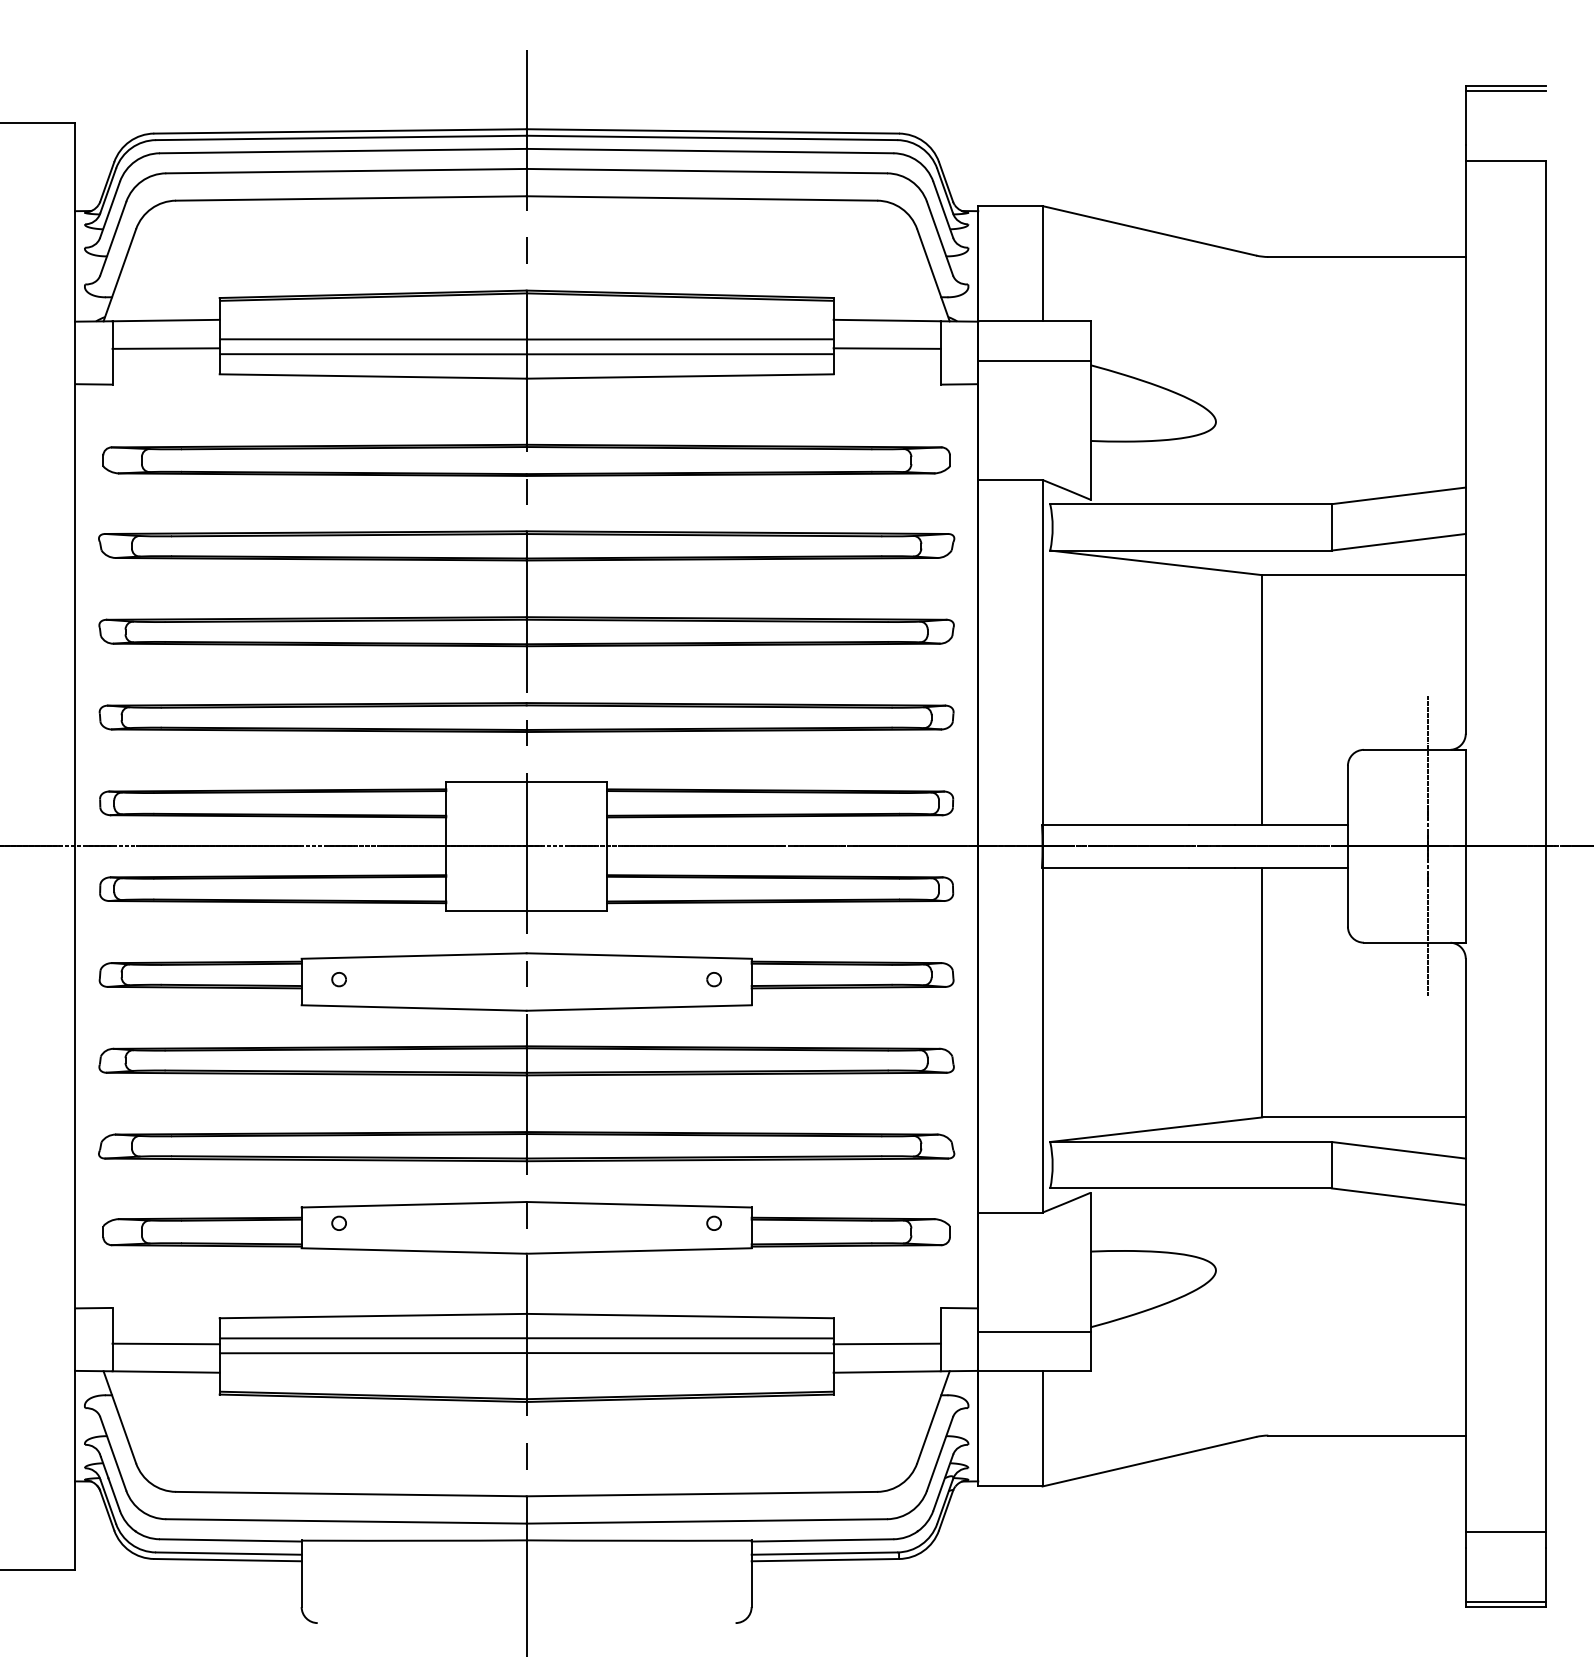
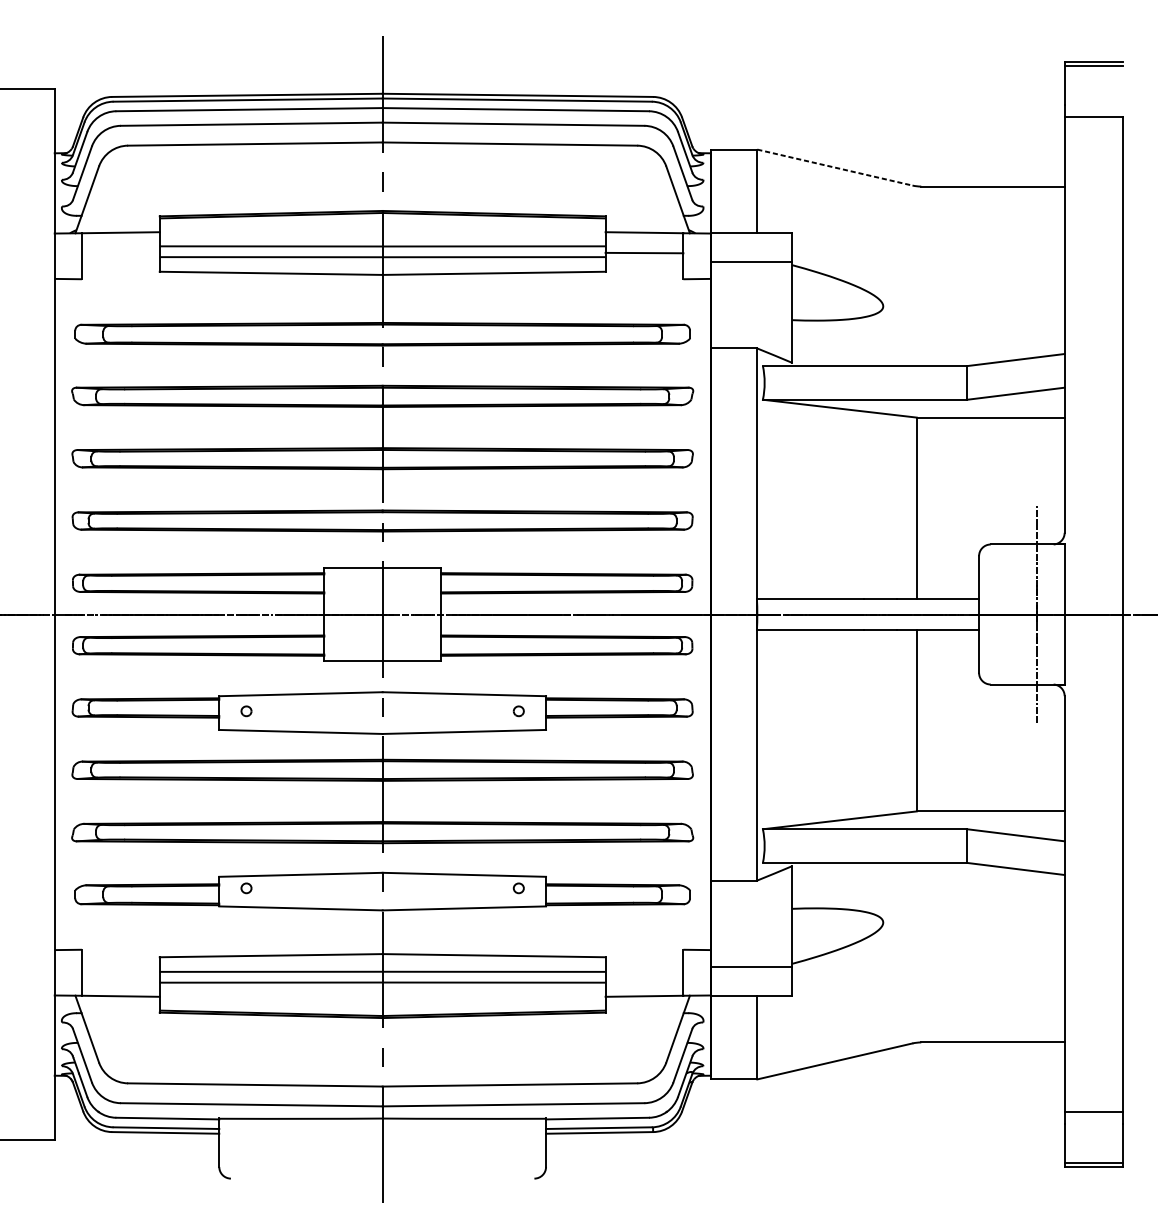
line: (1149, 230) -> (834, 167), solid -> dashed
line: (165, 348) -> (120, 253), removed
line: (165, 1343) -> (120, 975), removed
line: (886, 1343) -> (643, 975), removed

